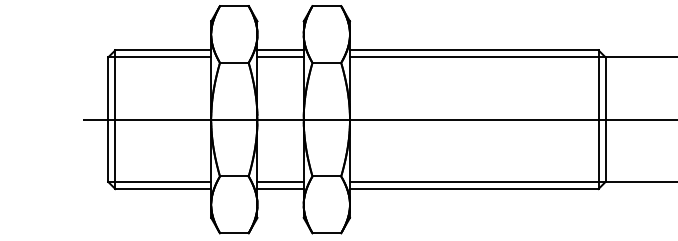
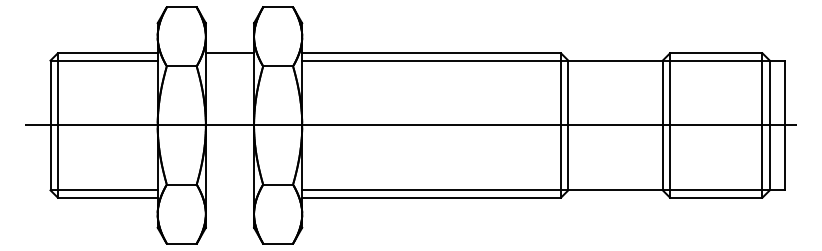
line: (280, 57) -> (229, 60), removed
line: (280, 182) -> (229, 190), removed
line: (280, 188) -> (229, 197), removed

